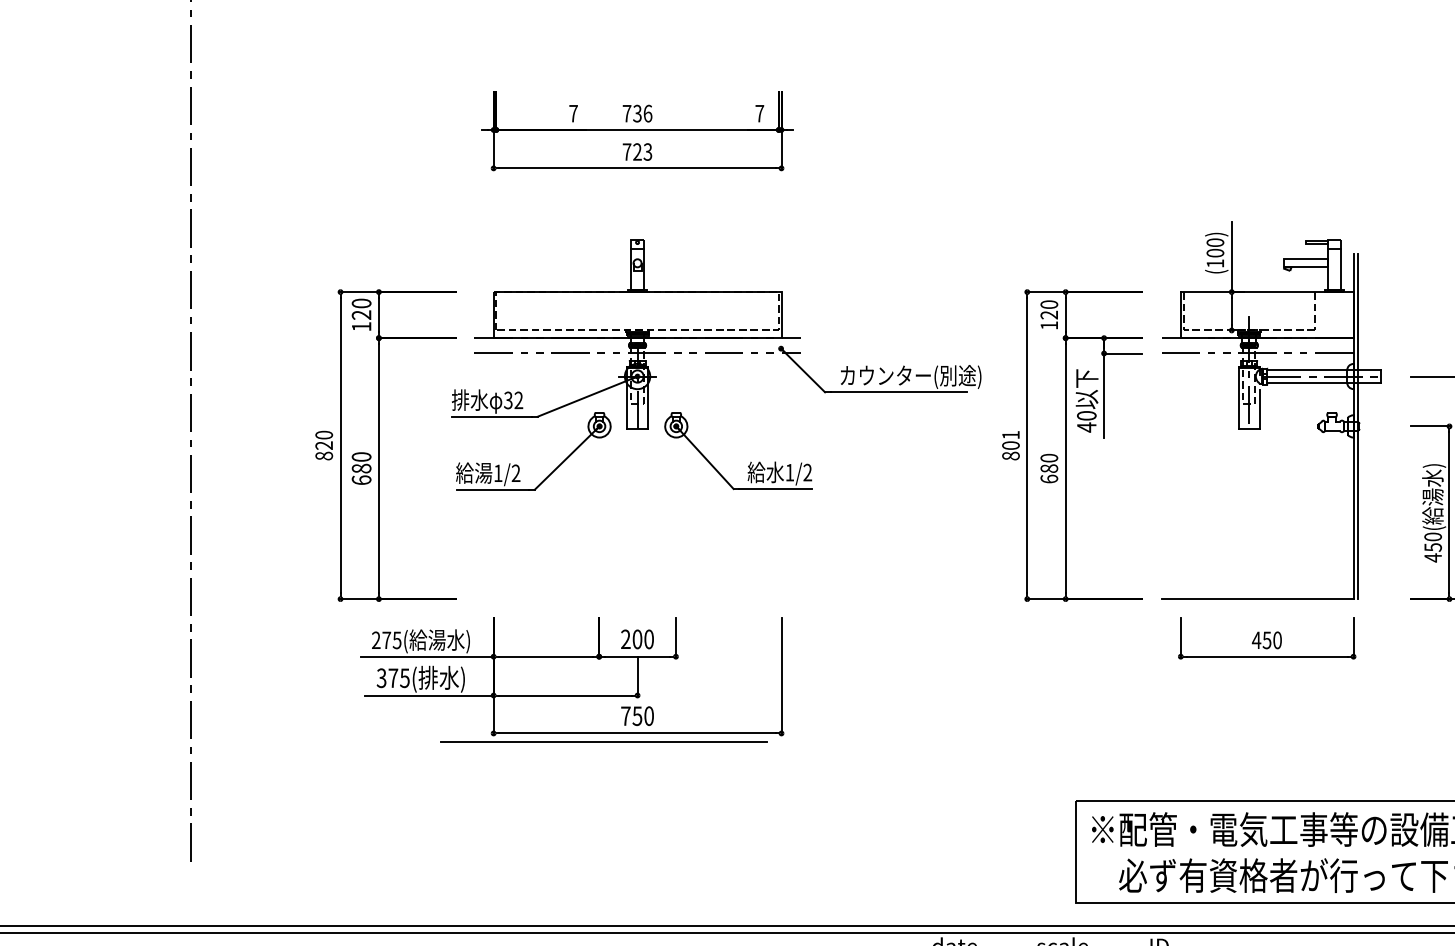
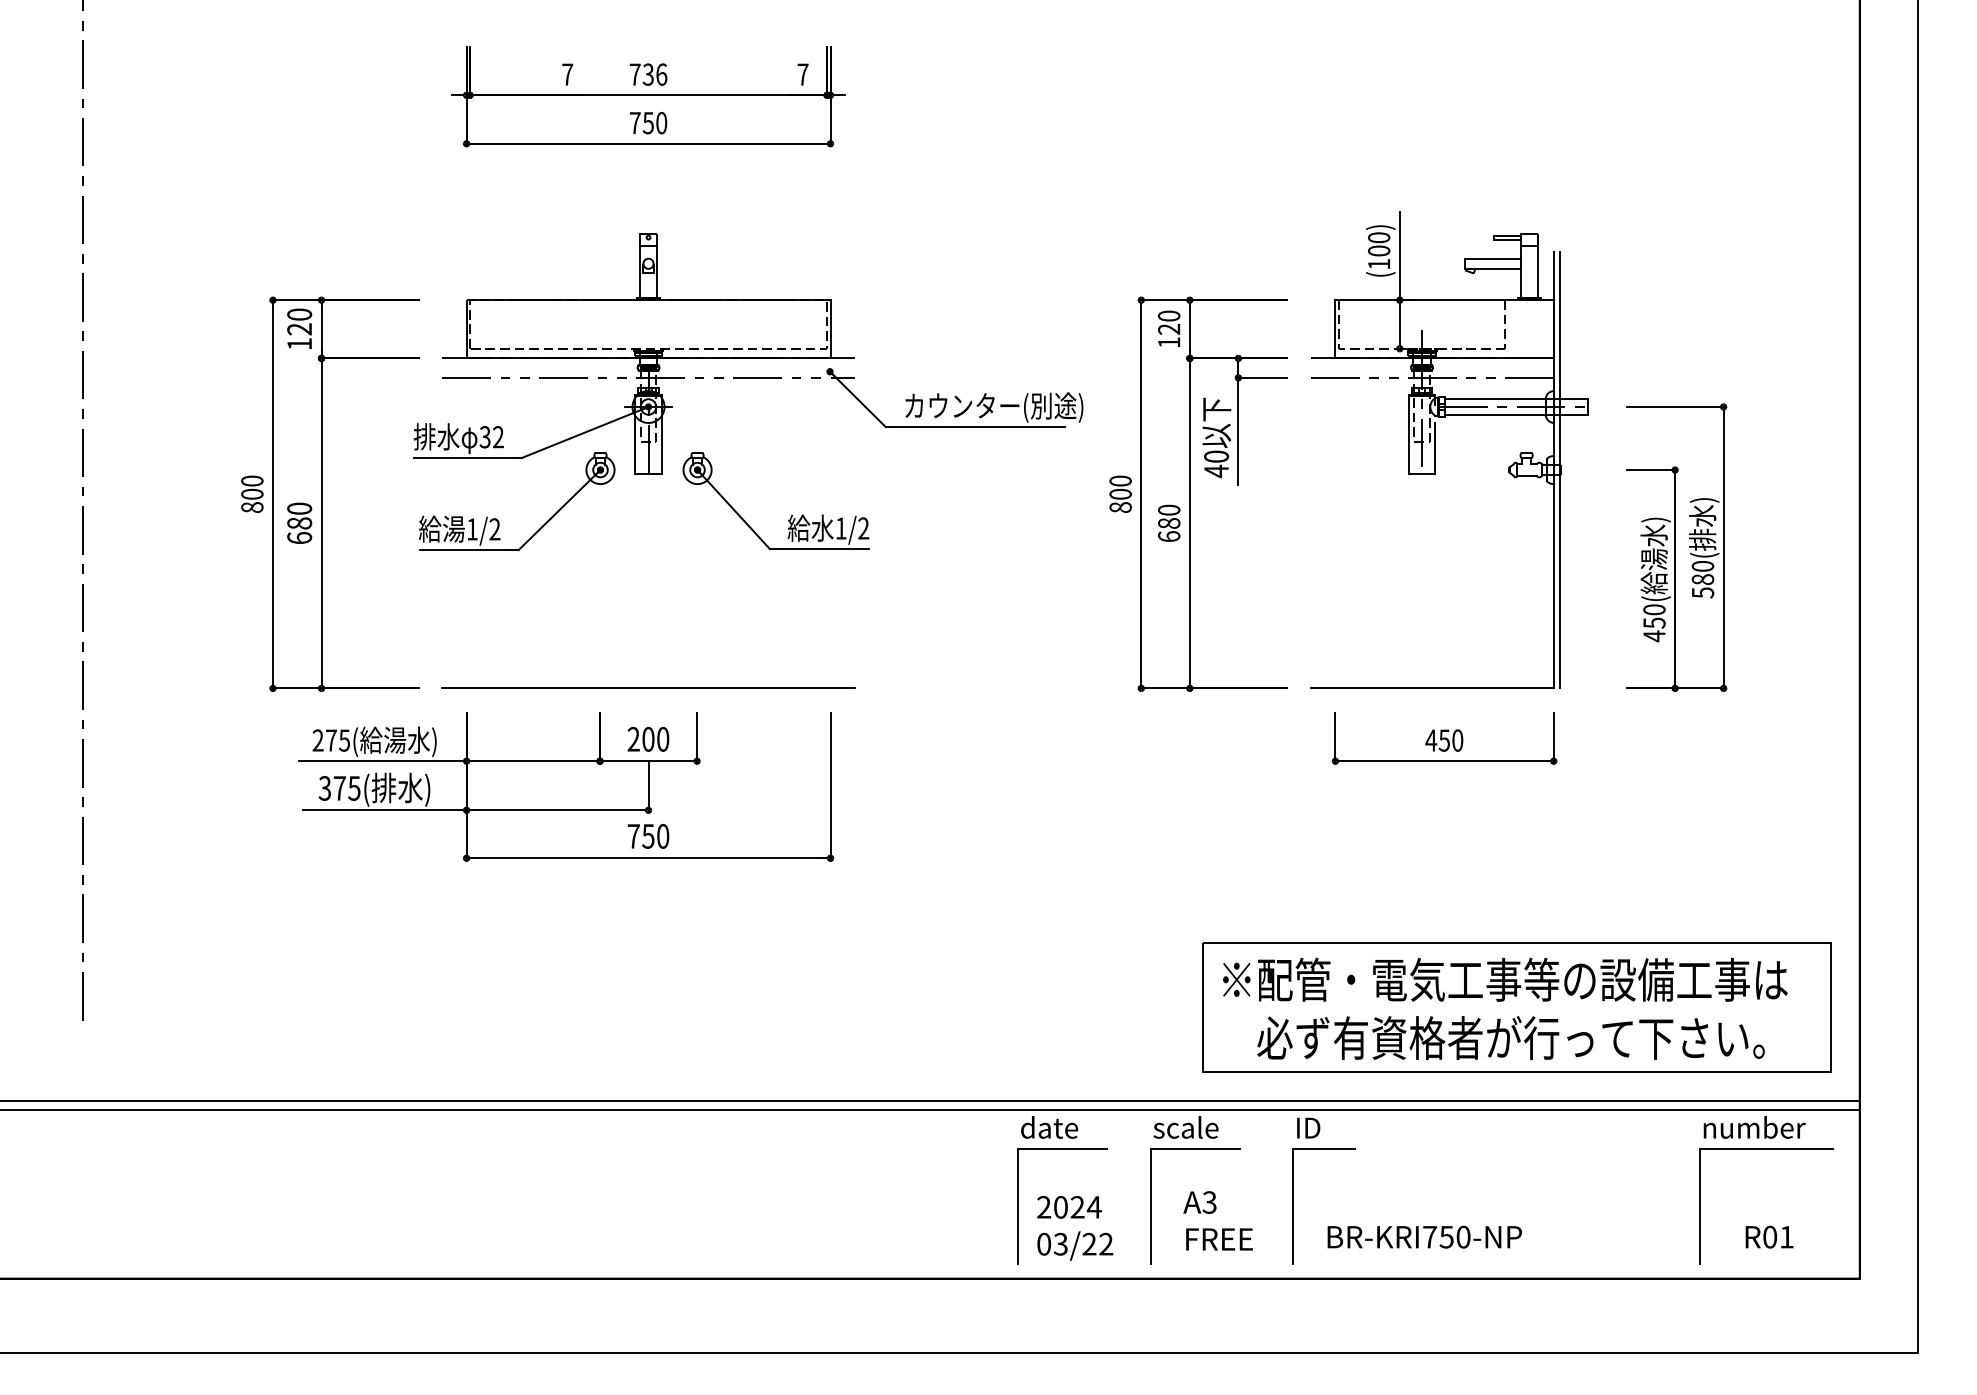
text: (642, 152) -> (654, 123), 723 -> 750
text: (1010, 434) -> (1120, 480), 801 -> 800
text: (324, 444) -> (252, 493), 820 -> 800
line: (604, 741) -> (648, 687), moved

